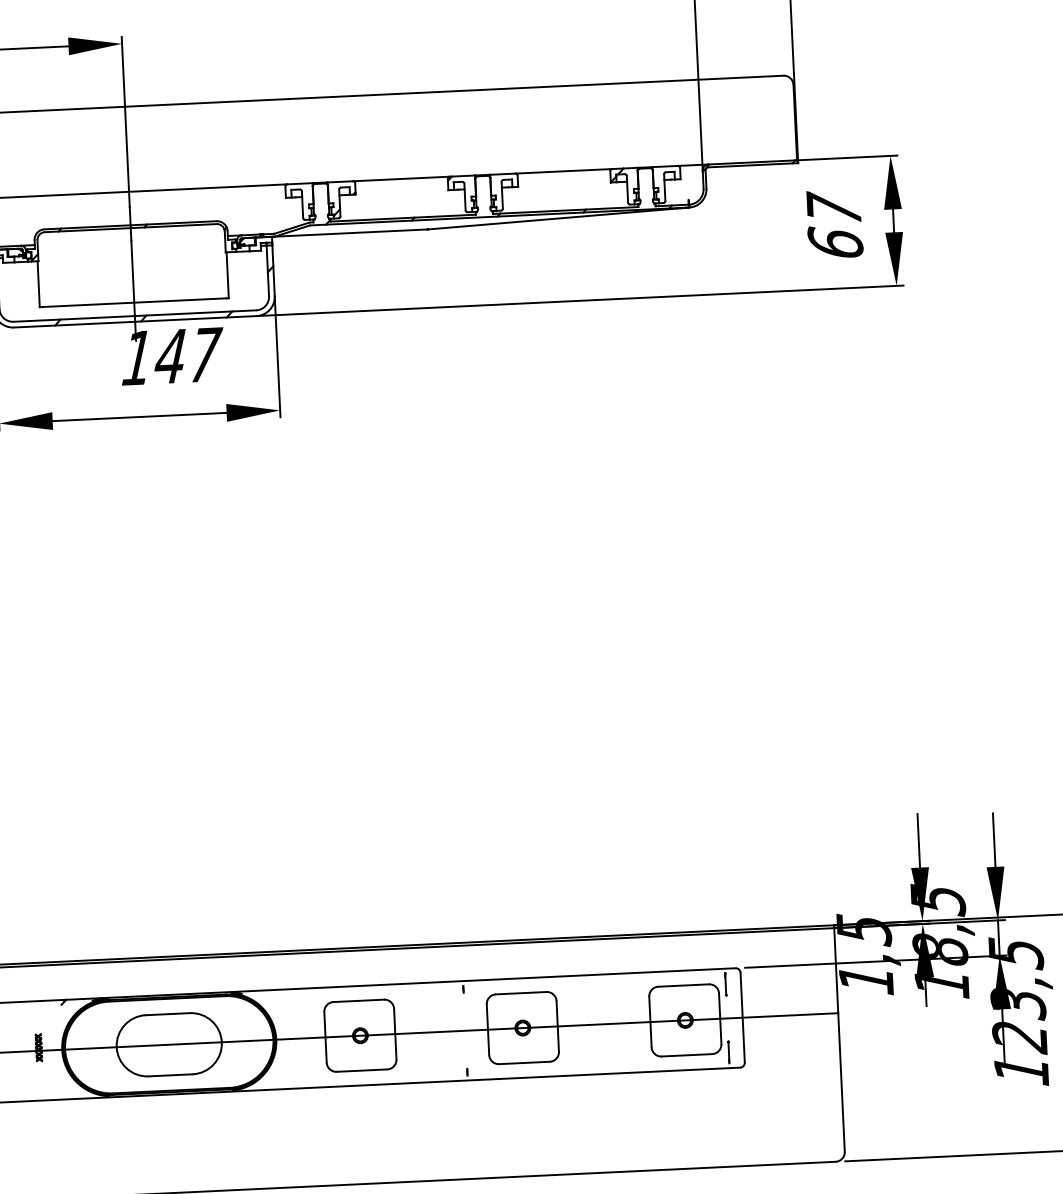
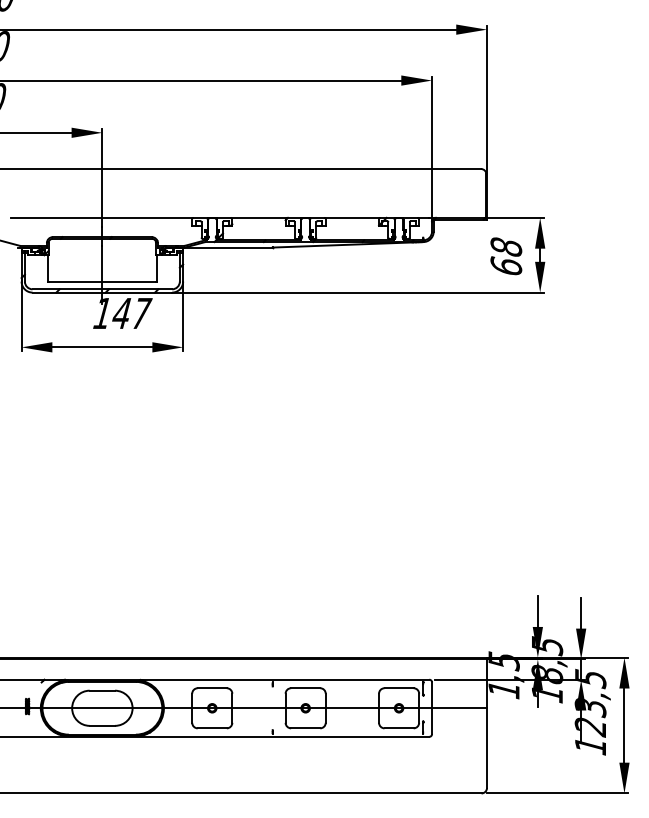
text: (834, 206) -> (506, 245), 67 -> 68

